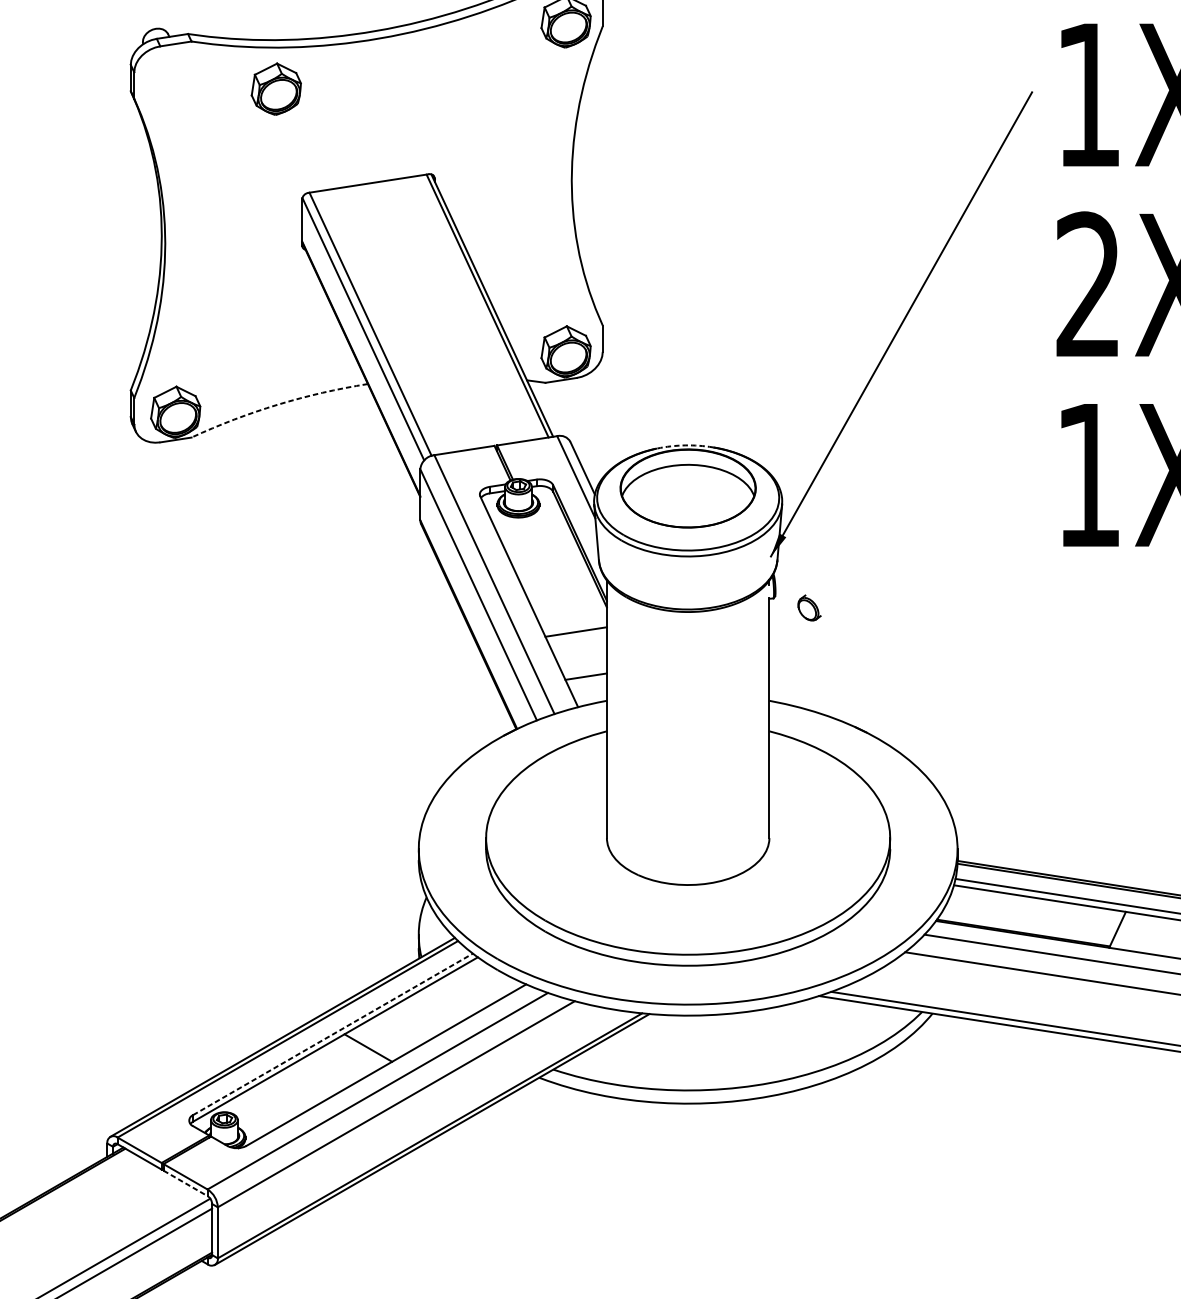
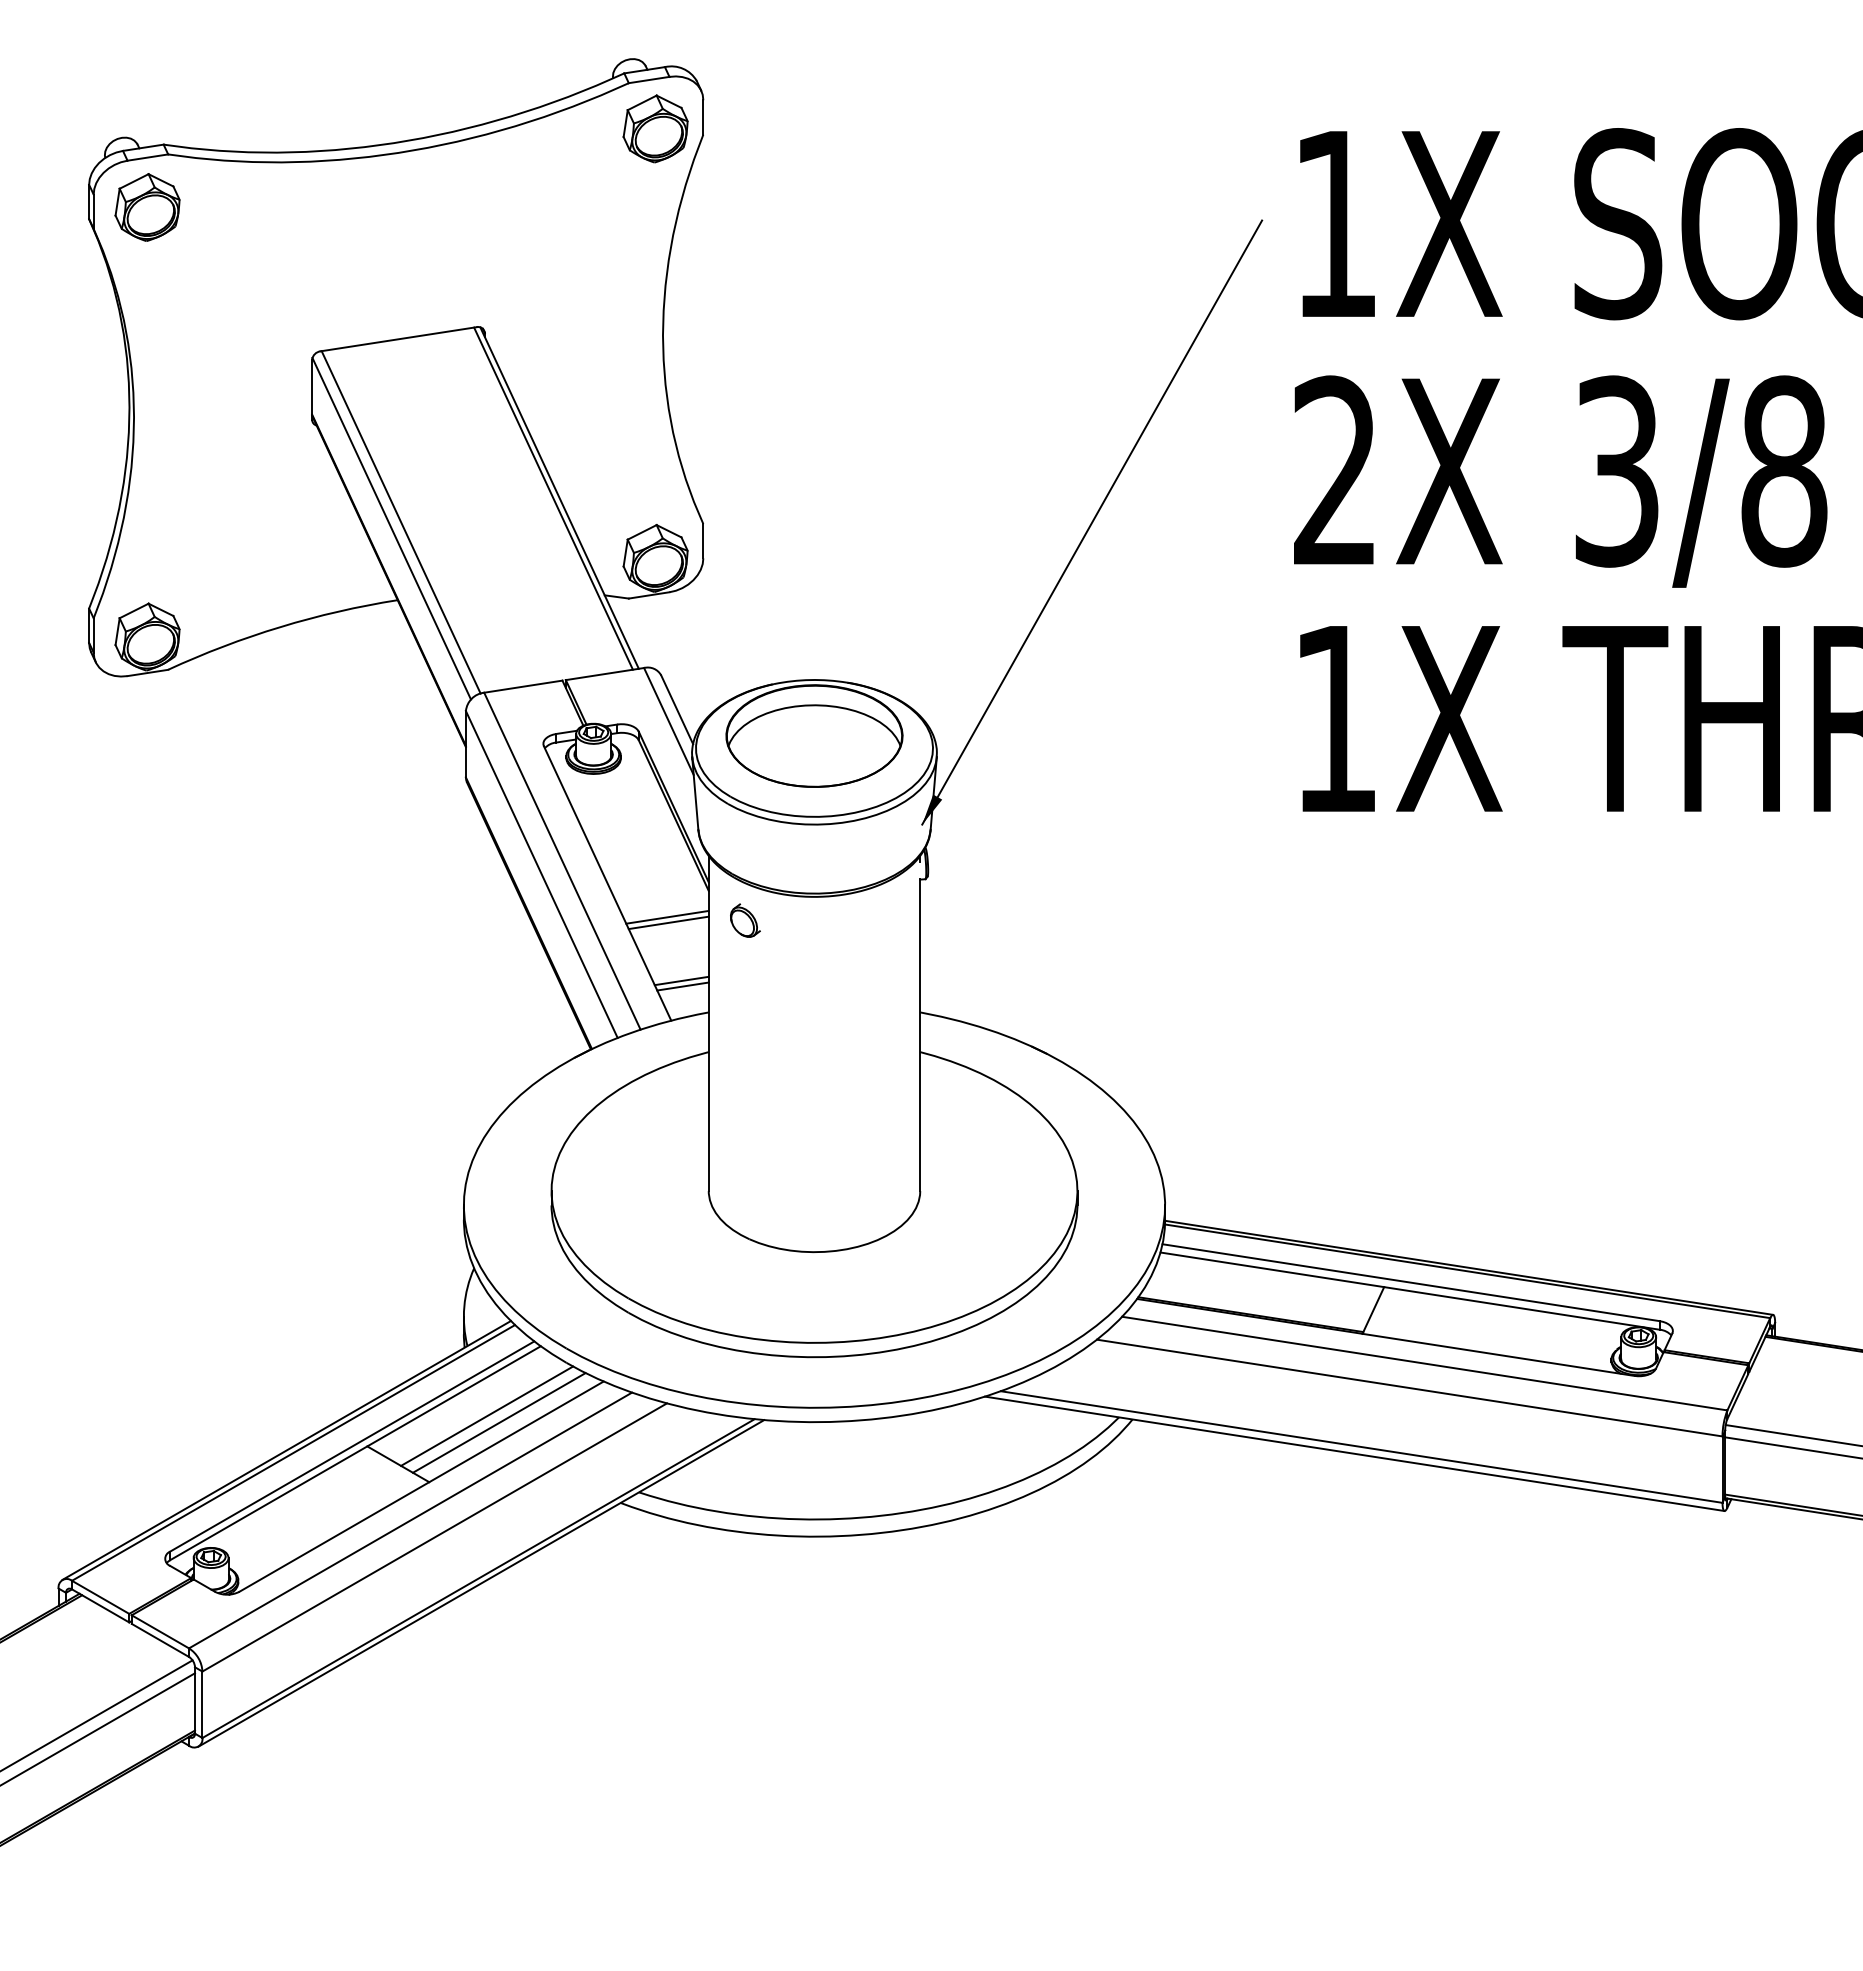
part: (276, 89) -> (147, 207), moved
arc: (277, 405) -> (280, 627), dashed -> solid
arc: (685, 445) -> (810, 680), dashed -> solid
part: (809, 607) -> (745, 920), moved
line: (575, 627) -> (667, 916), added
line: (586, 680) -> (682, 986), added
line: (436, 1010) -> (487, 1415), added
line: (445, 1015) -> (498, 1422), added
line: (333, 1034) -> (352, 1446), dashed -> solid
line: (185, 1183) -> (160, 1640), dashed -> solid

